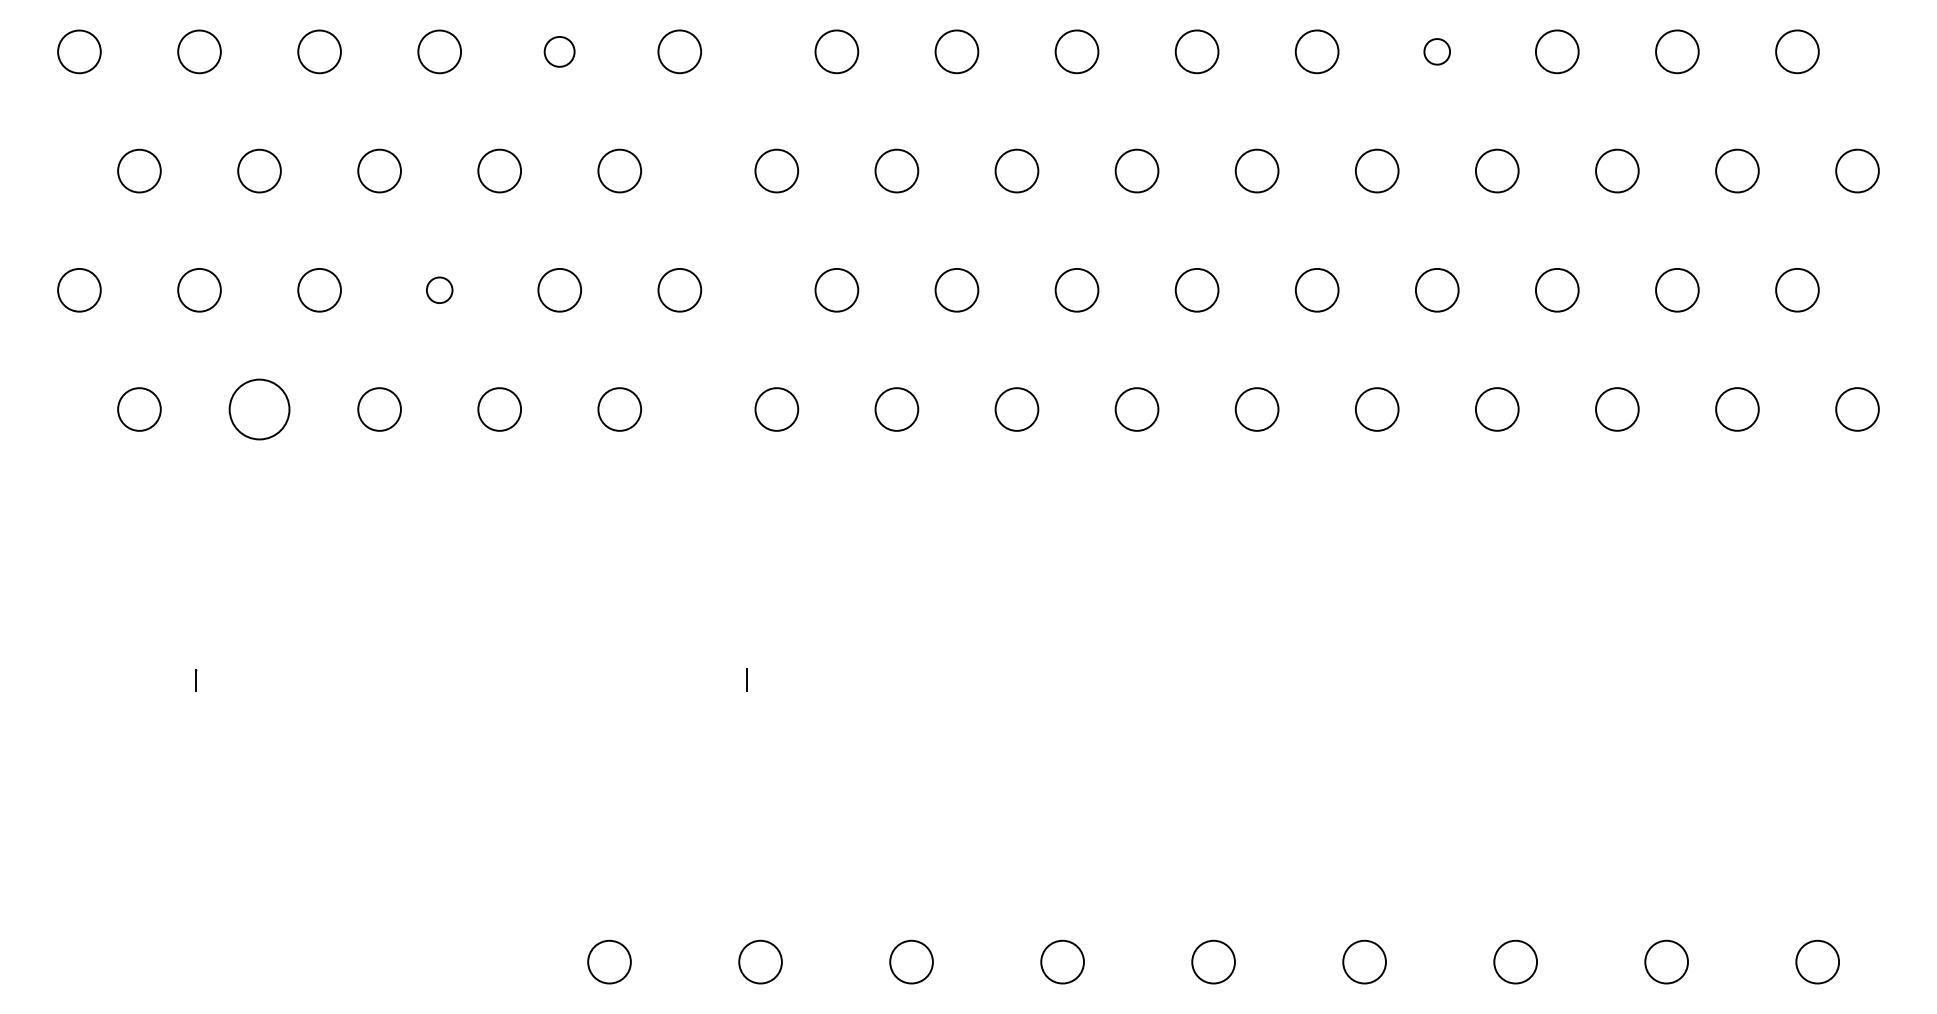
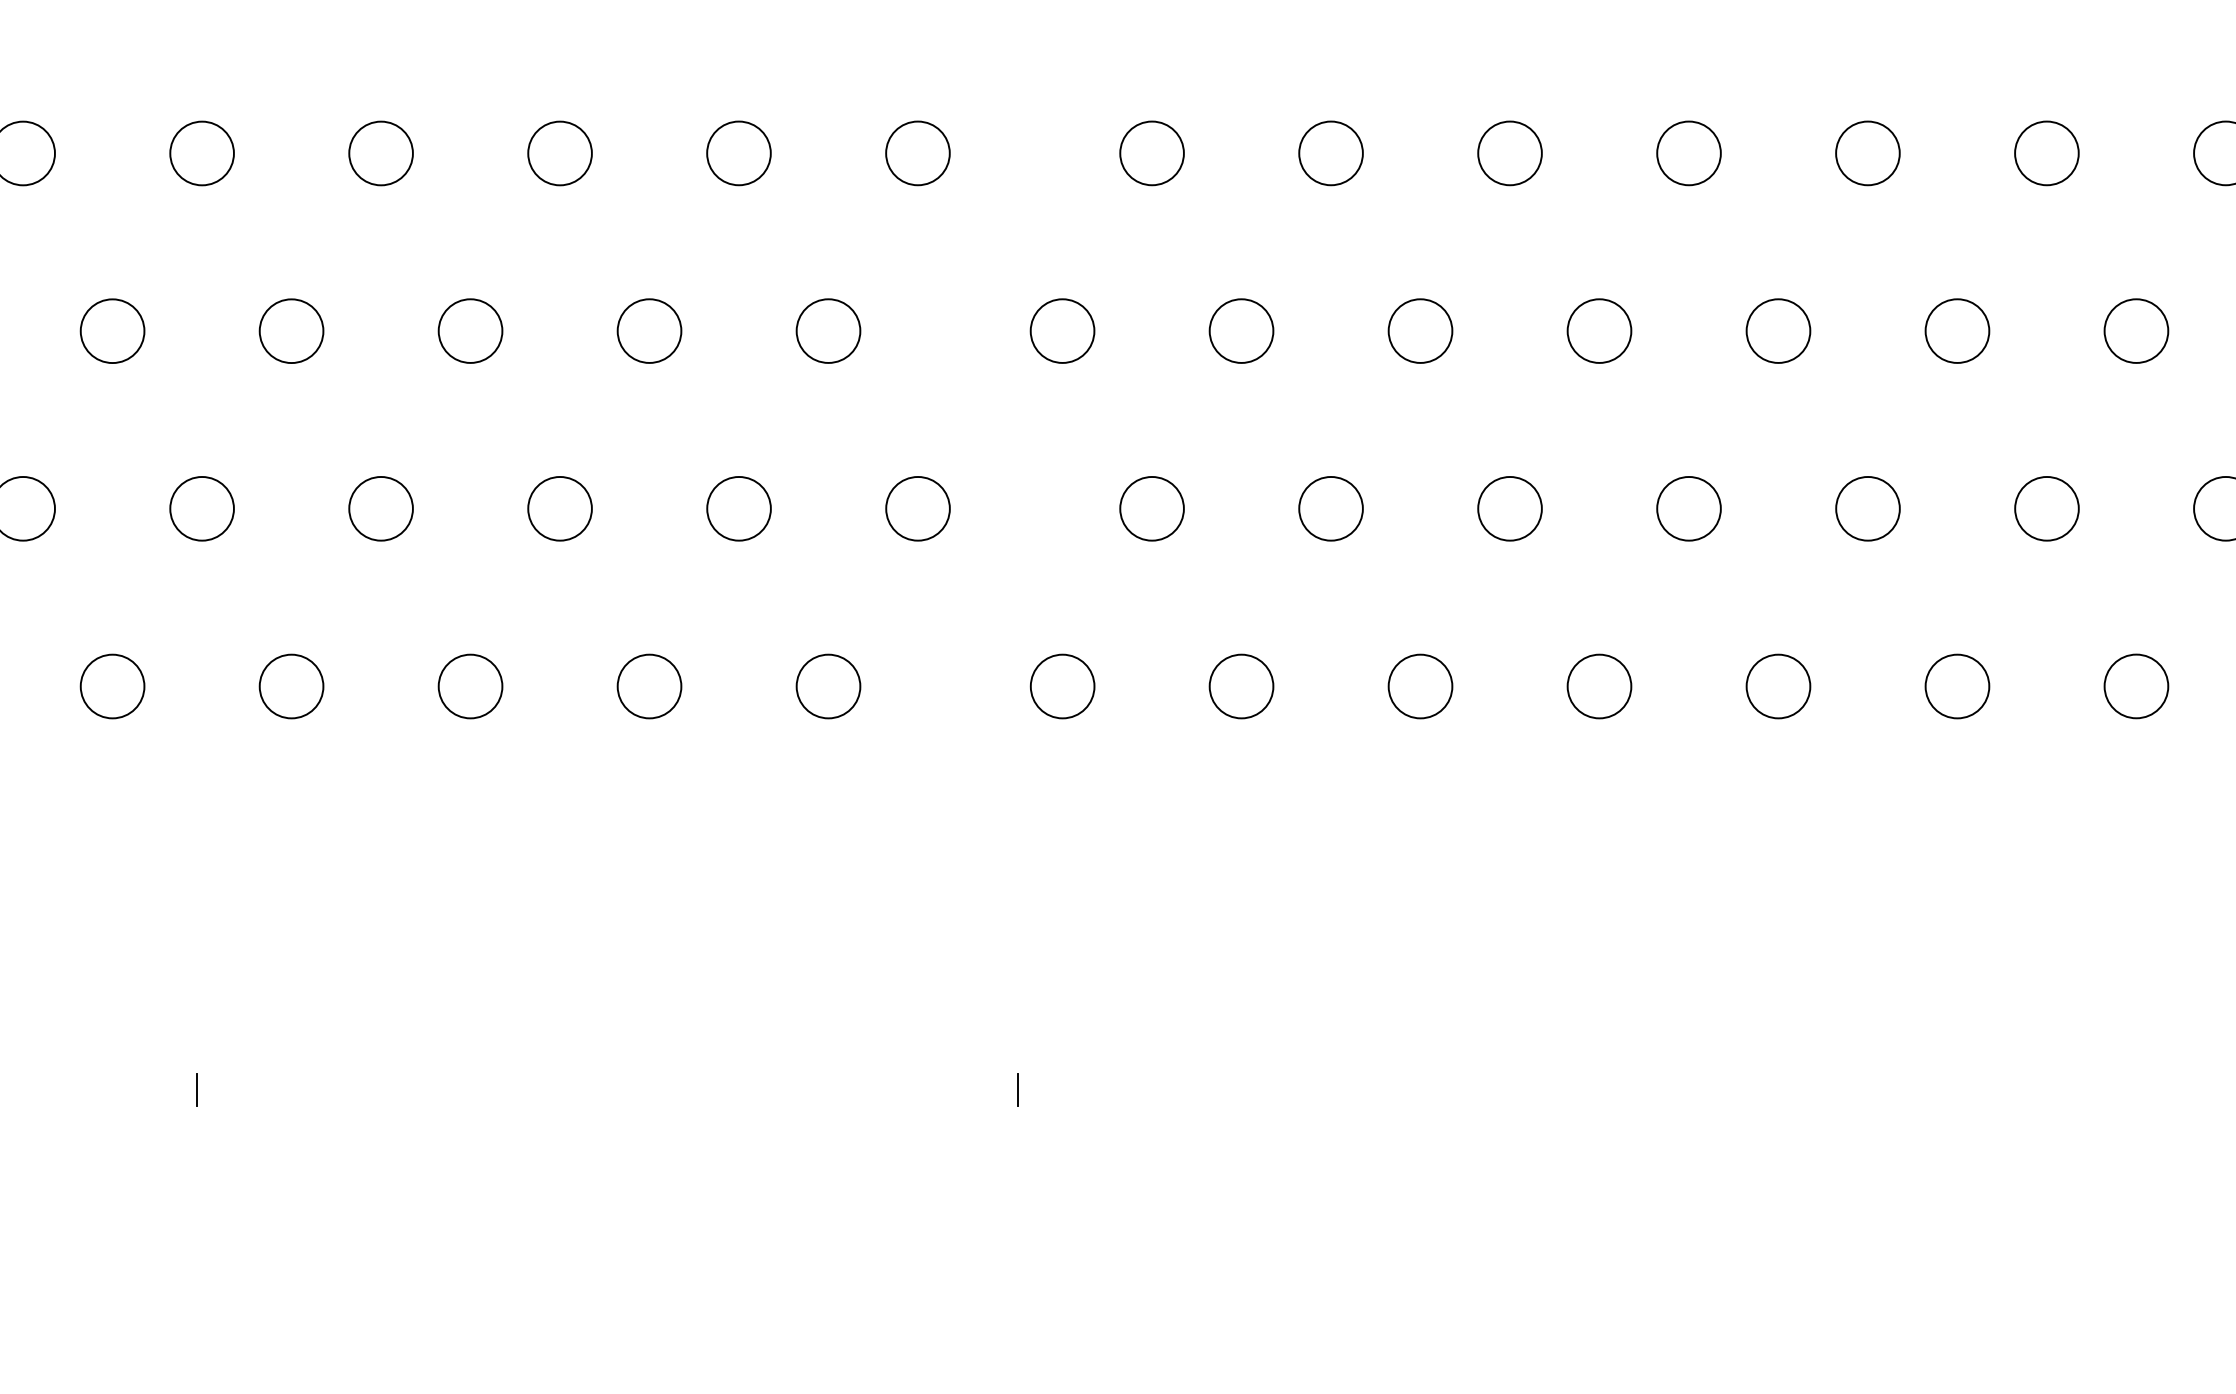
circle: (559, 51) -> (738, 152), size x1.43
circle: (1436, 51) -> (2045, 152), size x1.67
circle: (439, 289) -> (559, 507), size x1.67
circle: (259, 409) -> (291, 686), size x0.71

